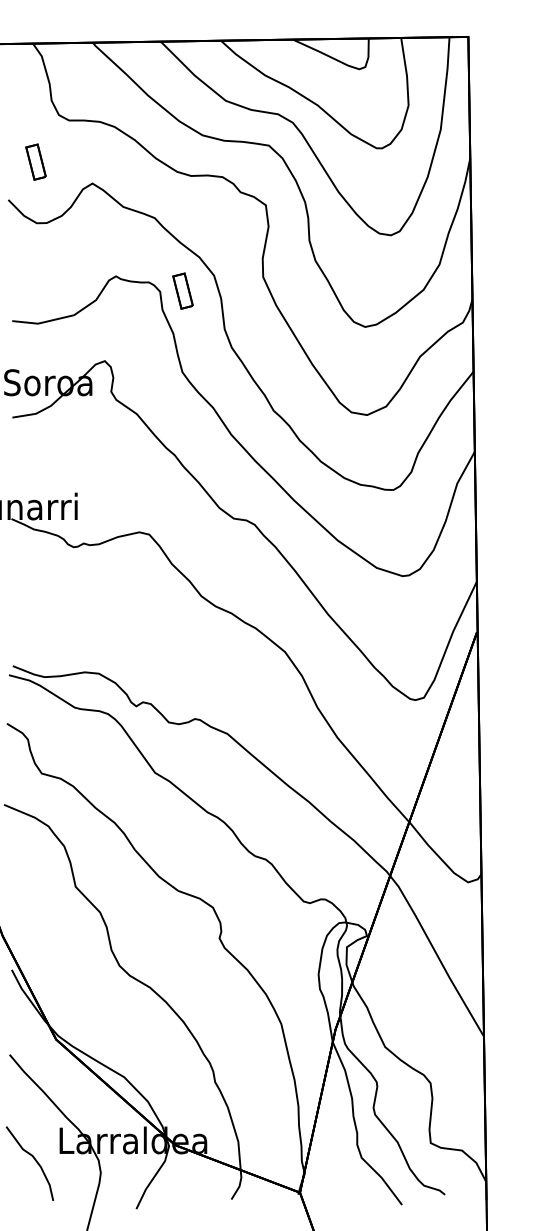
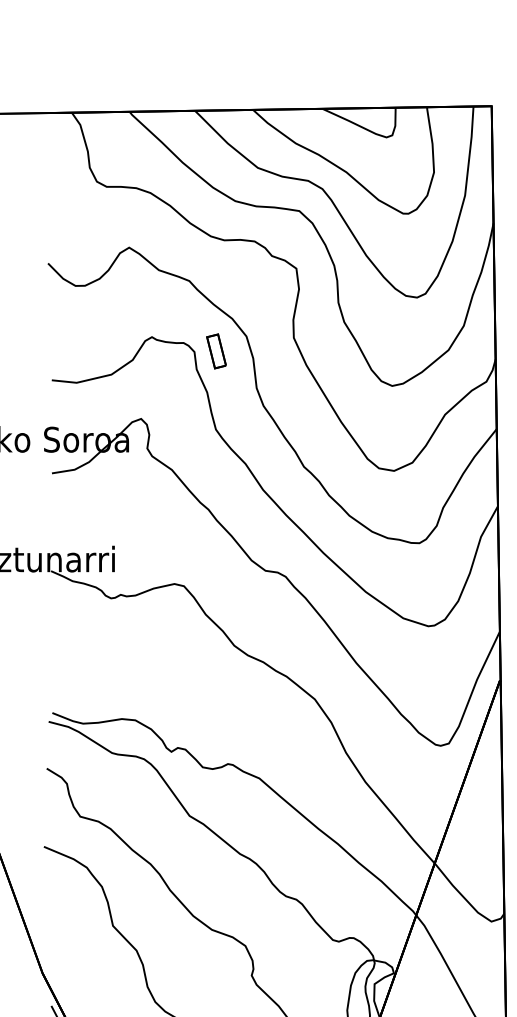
part: (35, 161) -> (74, 226), removed

